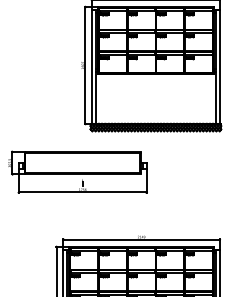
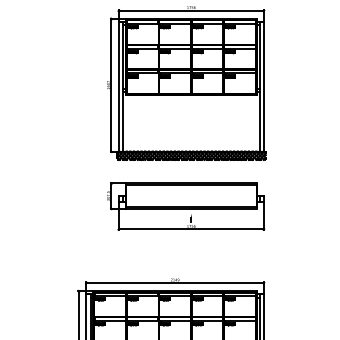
part: (78, 172) -> (186, 206), moved

